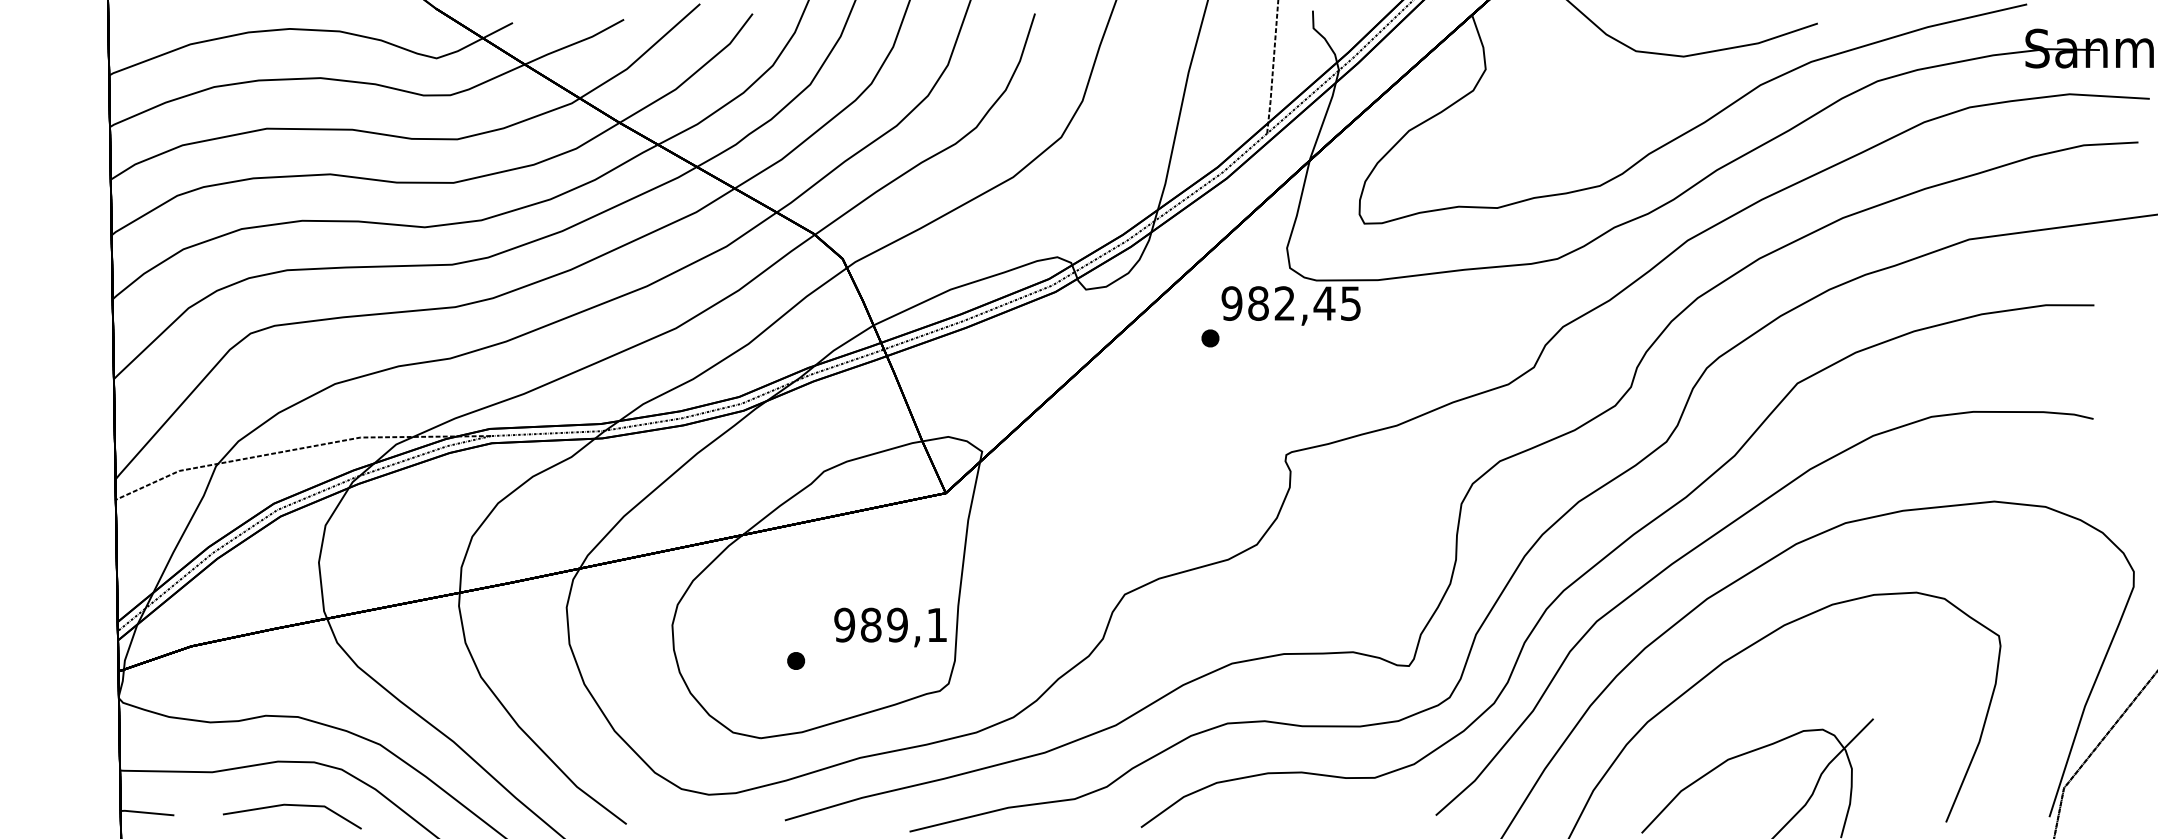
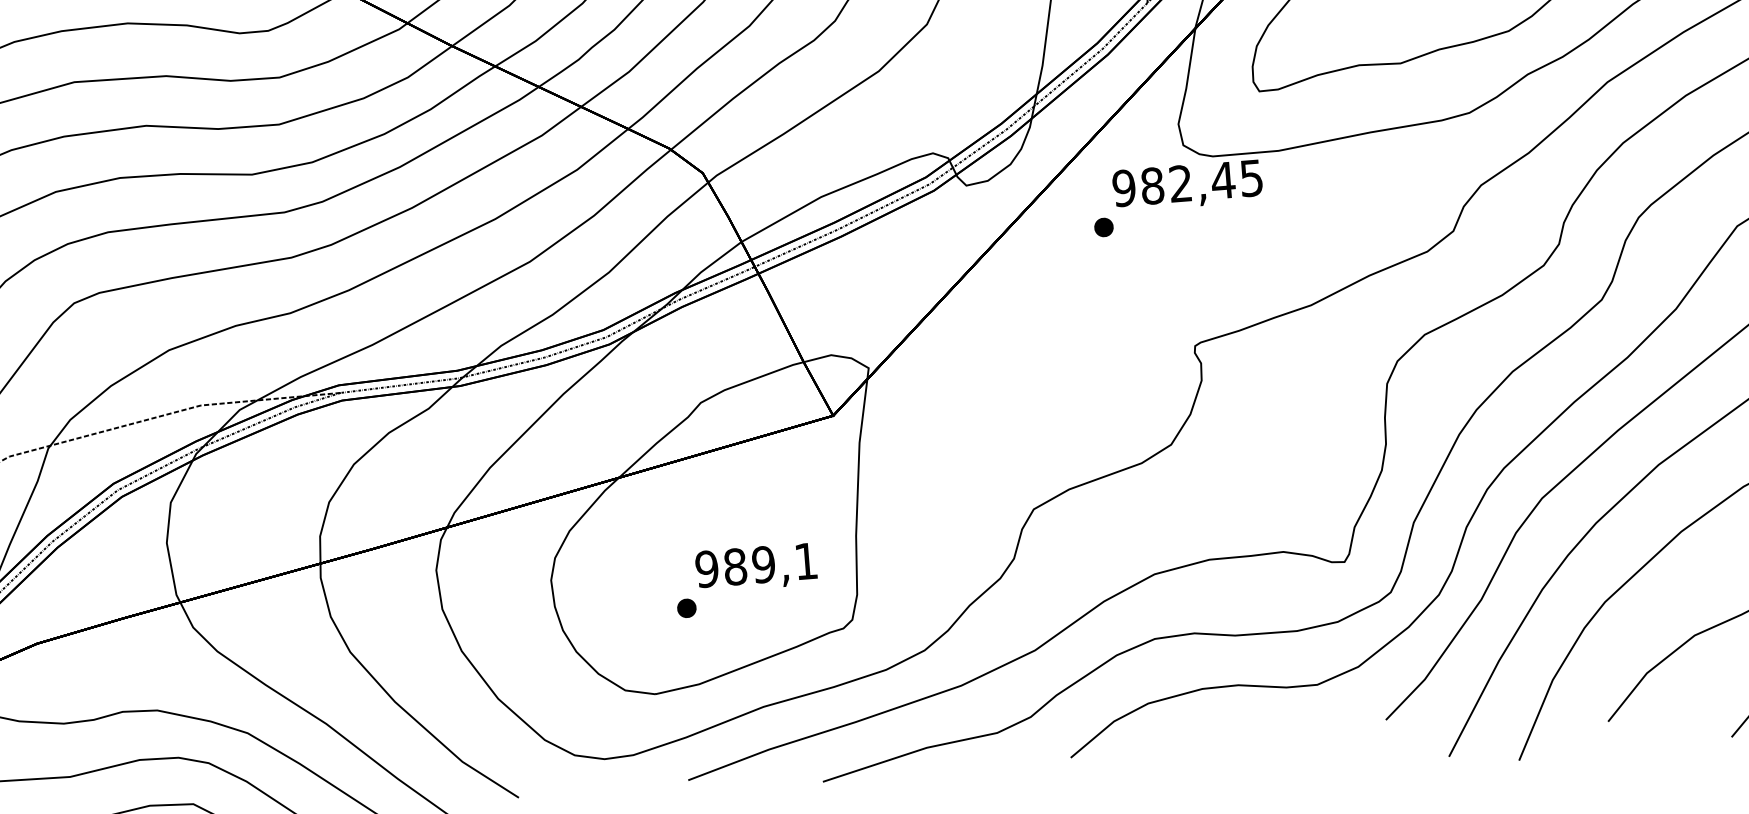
text: (890, 627) -> (756, 567), moved

